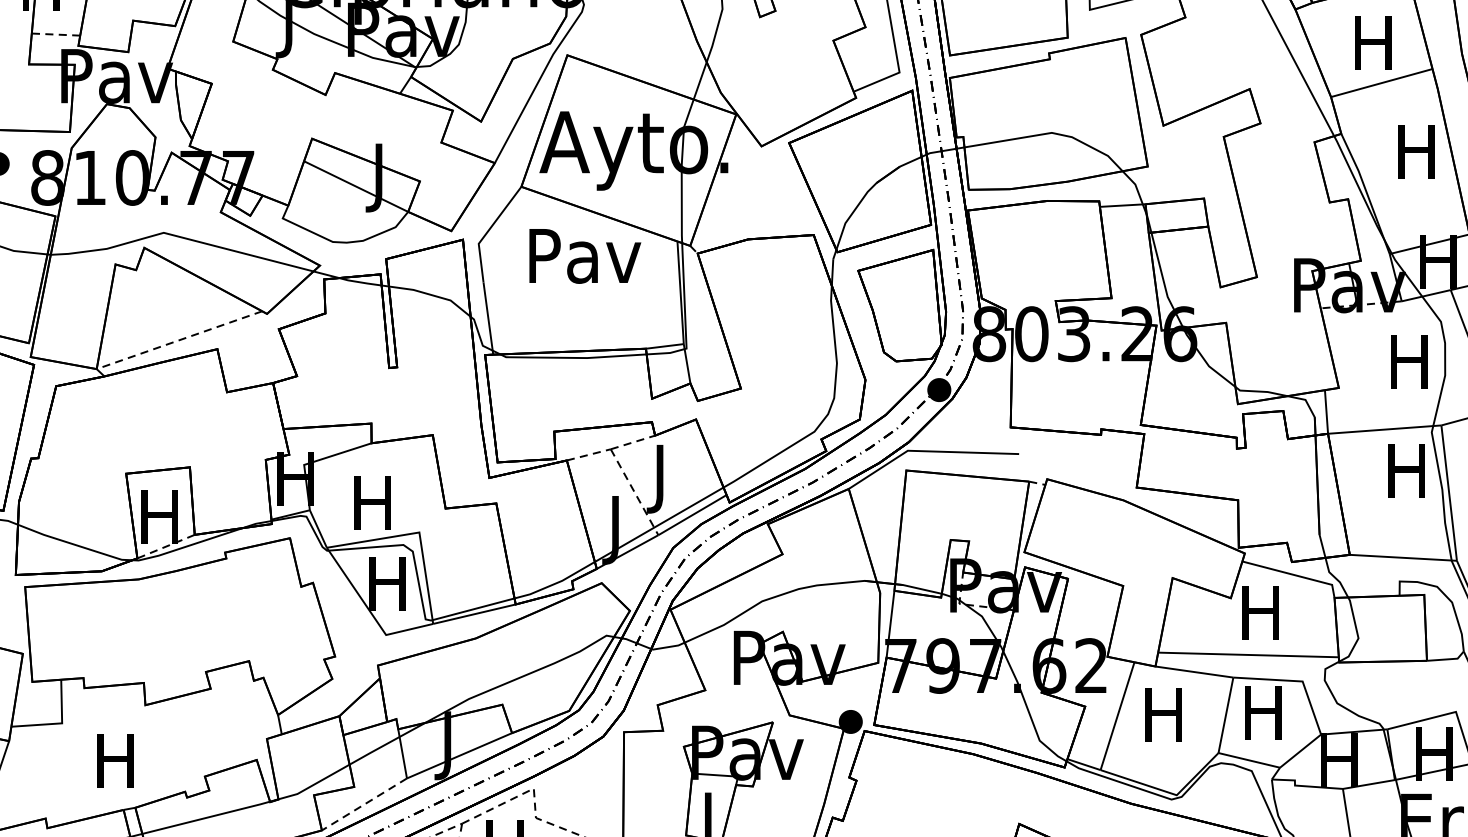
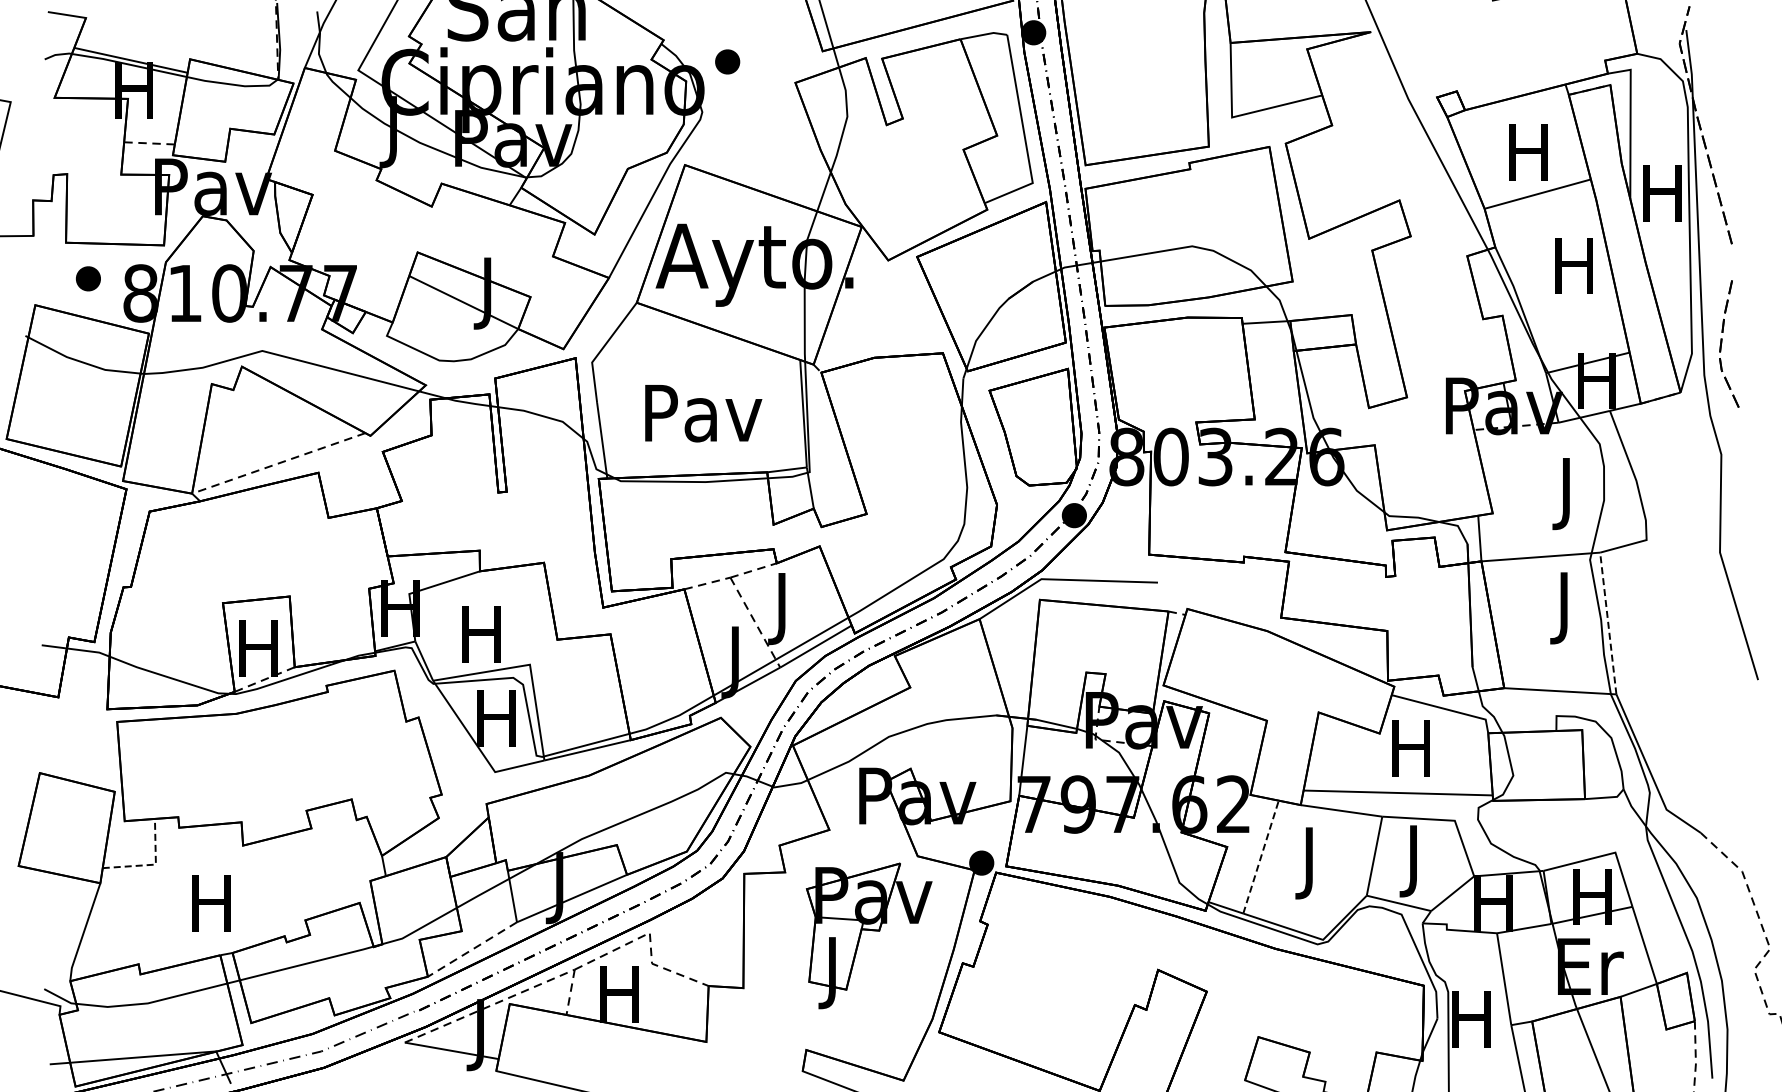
text: (585, 256) -> (703, 413), moved
text: (1409, 369) -> (1566, 494), H -> J
text: (1406, 478) -> (1563, 608), H -> J
line: (1449, 493) -> (1608, 623), solid -> dashed
line: (1117, 715) -> (1261, 856), solid -> dashed
text: (1263, 720) -> (1413, 861), H -> J
text: (1163, 722) -> (1309, 863), H -> J
line: (58, 723) -> (152, 864), solid -> dashed

